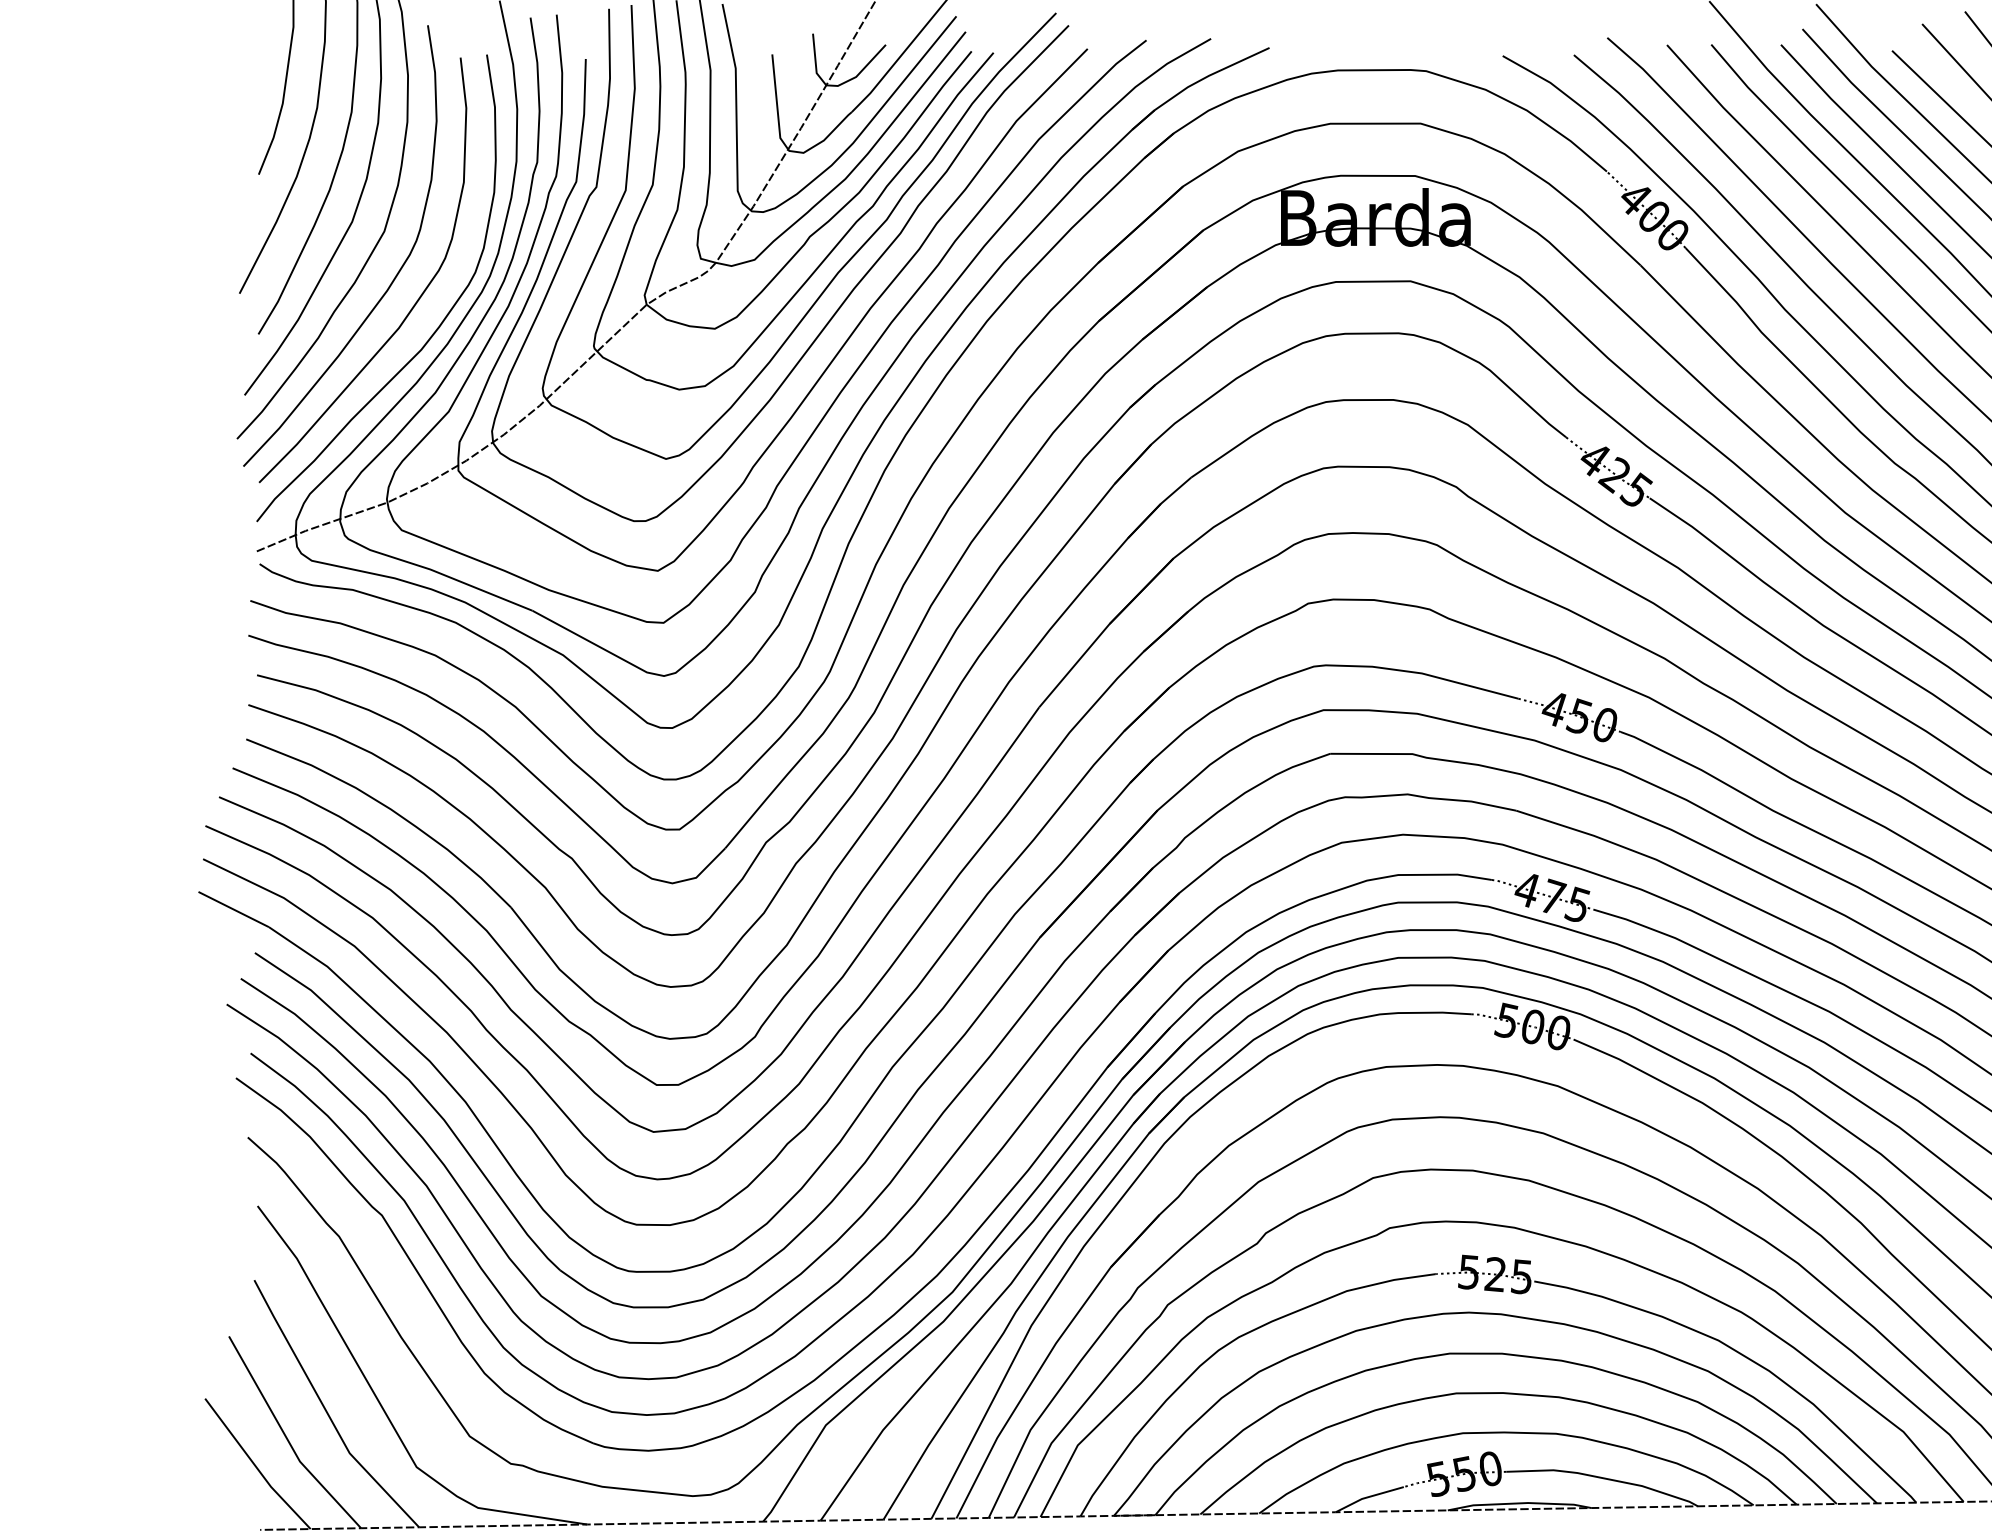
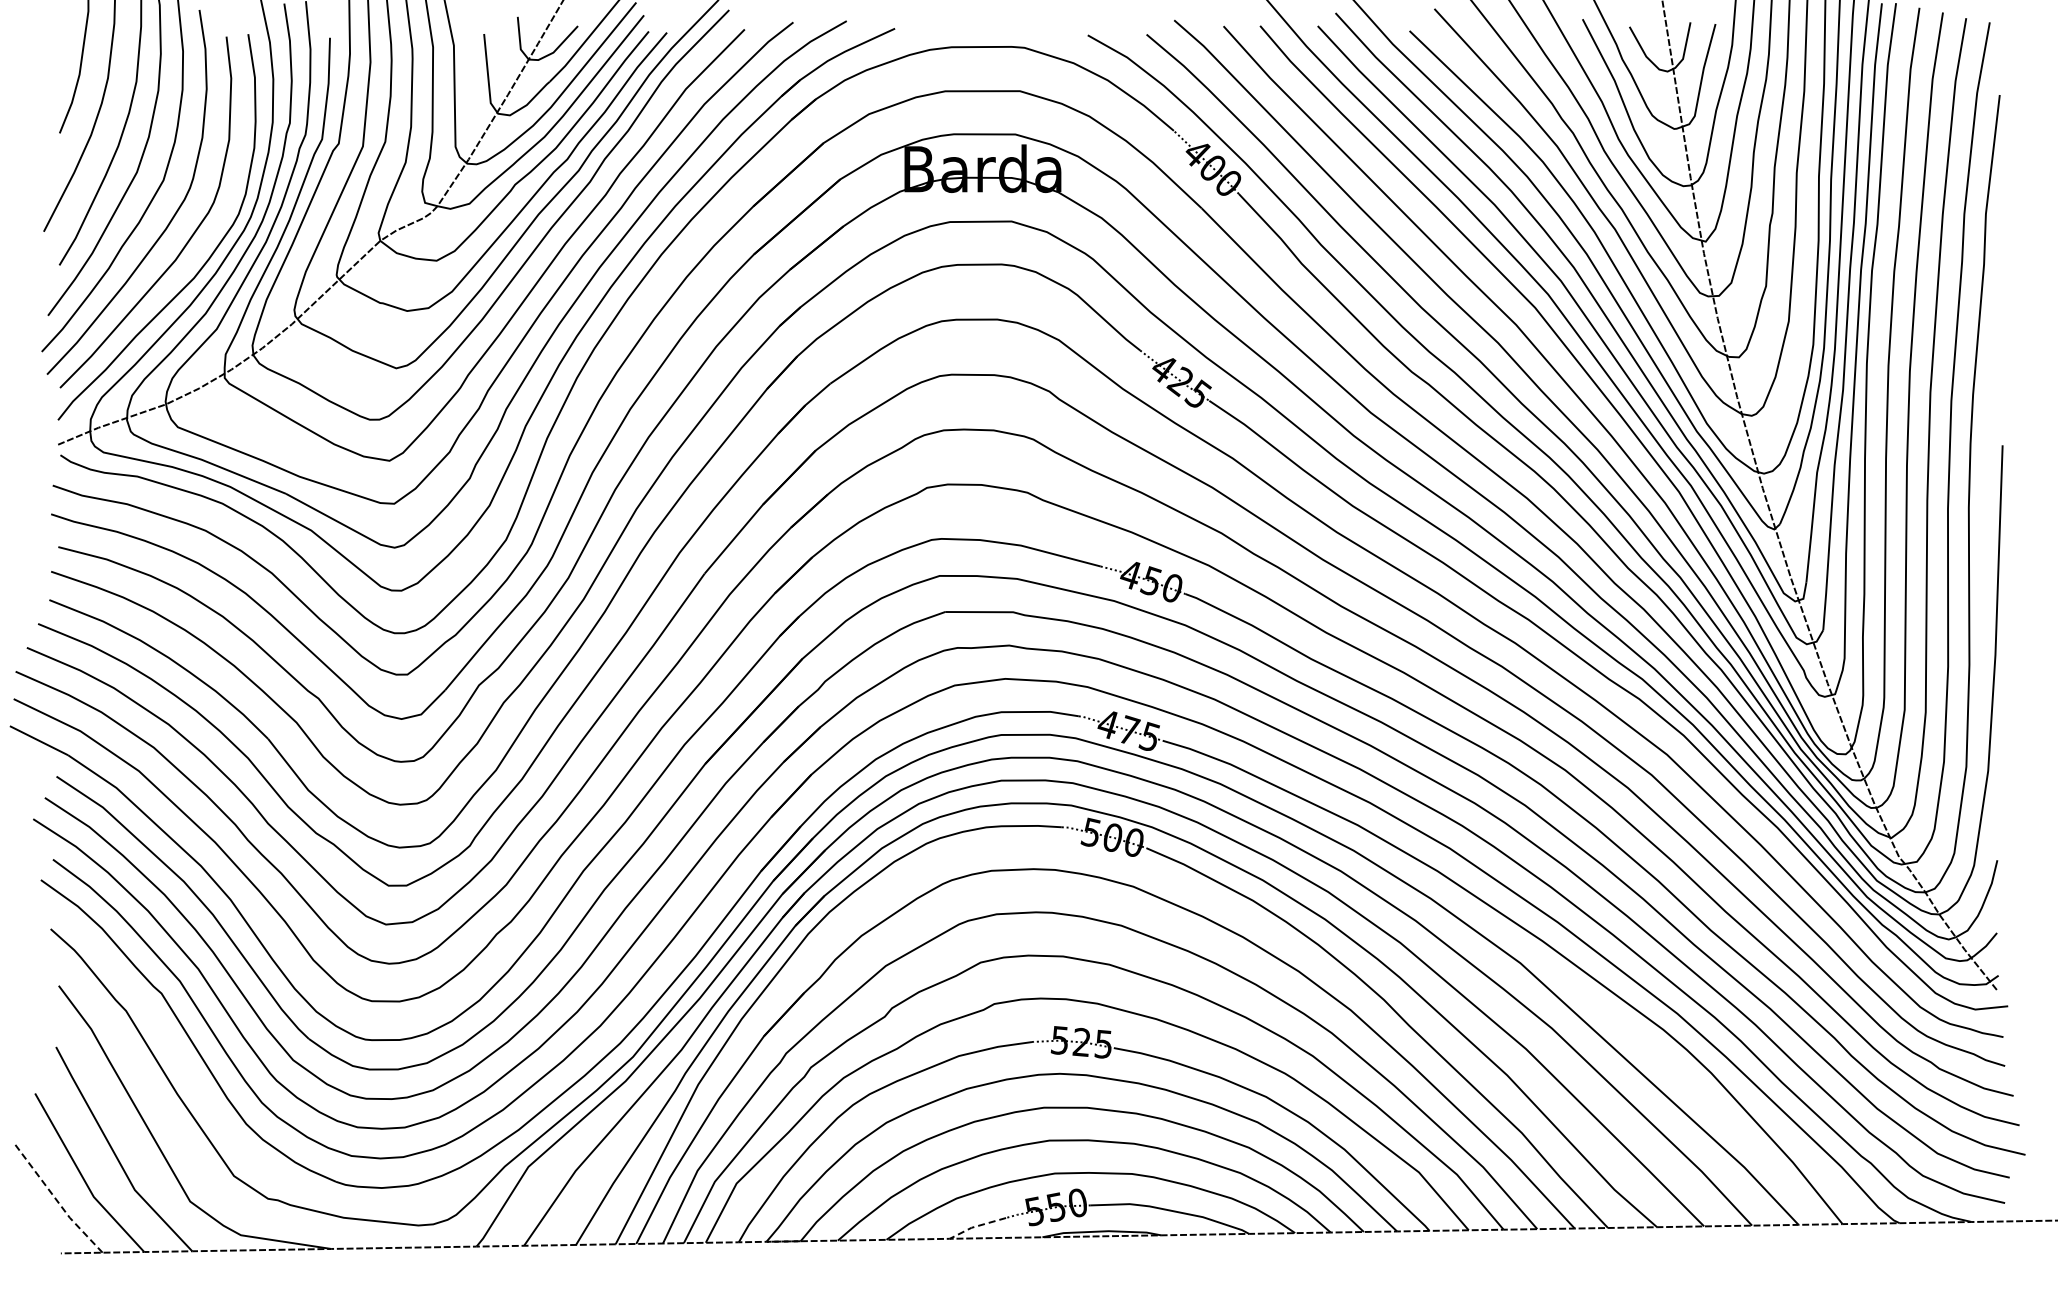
line: (256, 1467) -> (57, 1201), solid -> dashed
line: (1368, 1497) -> (976, 1226), solid -> dashed

